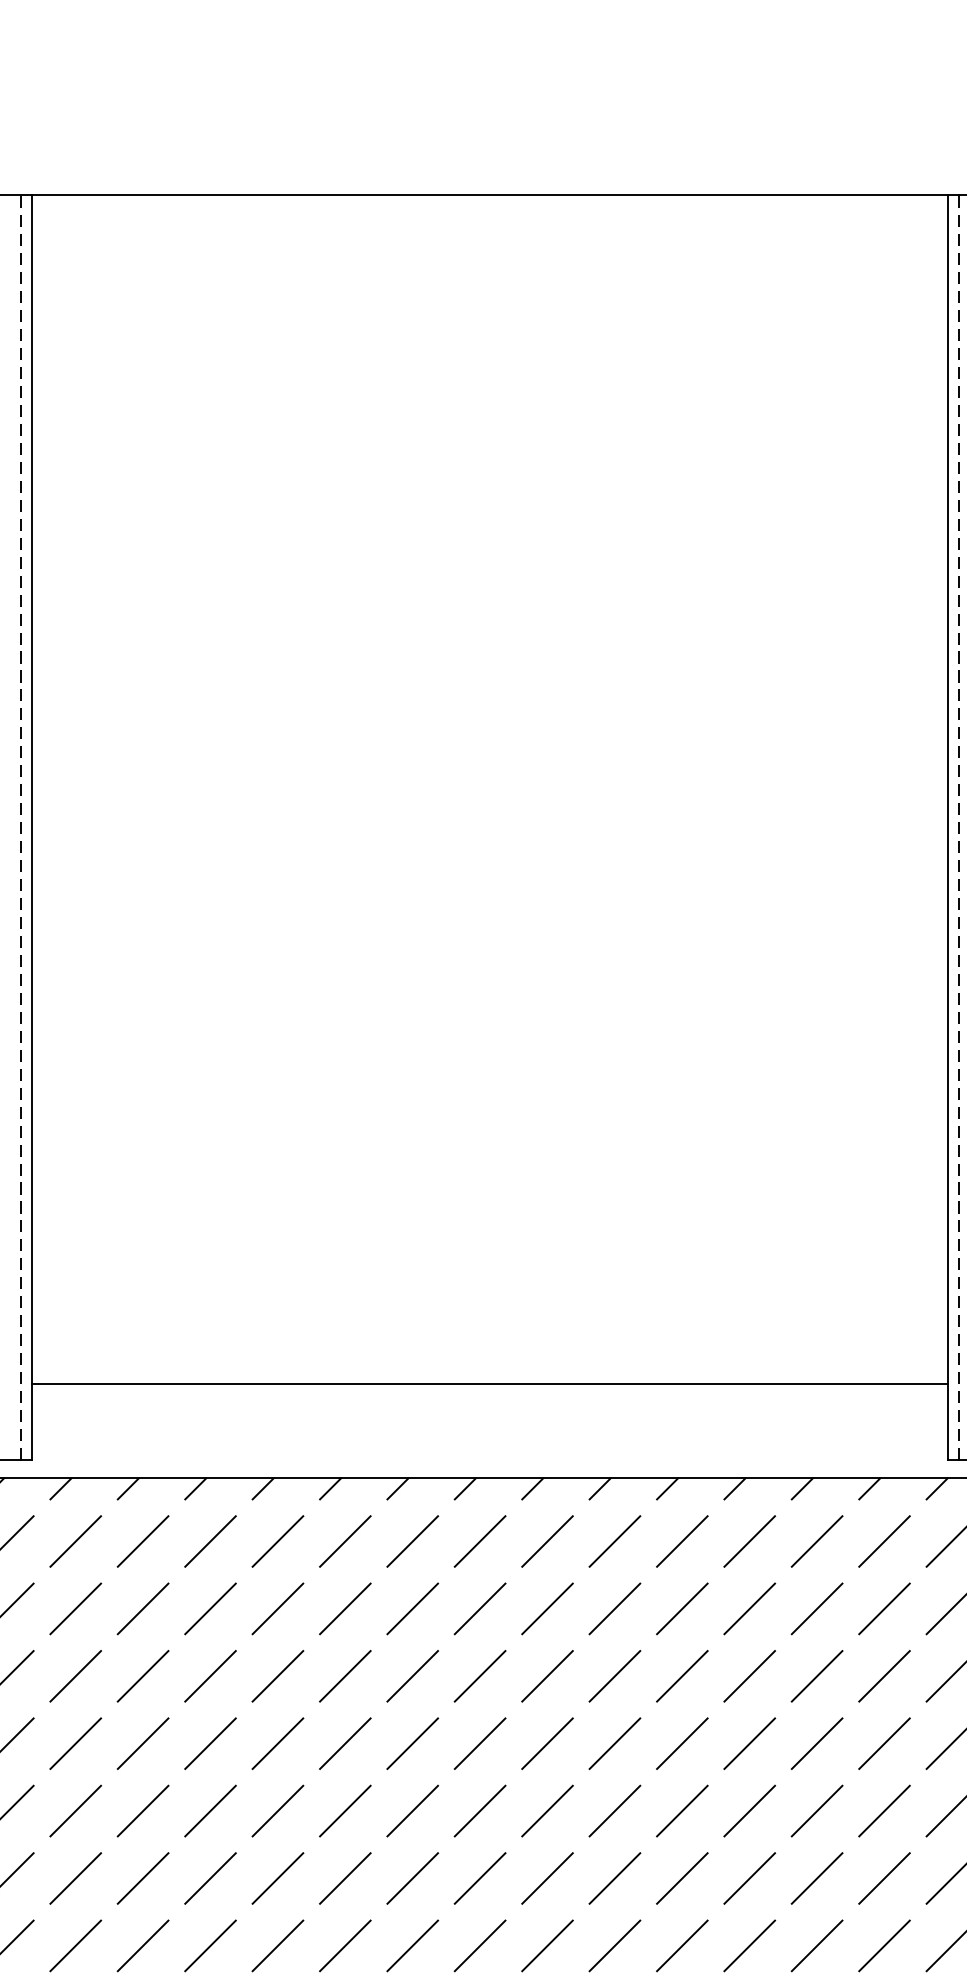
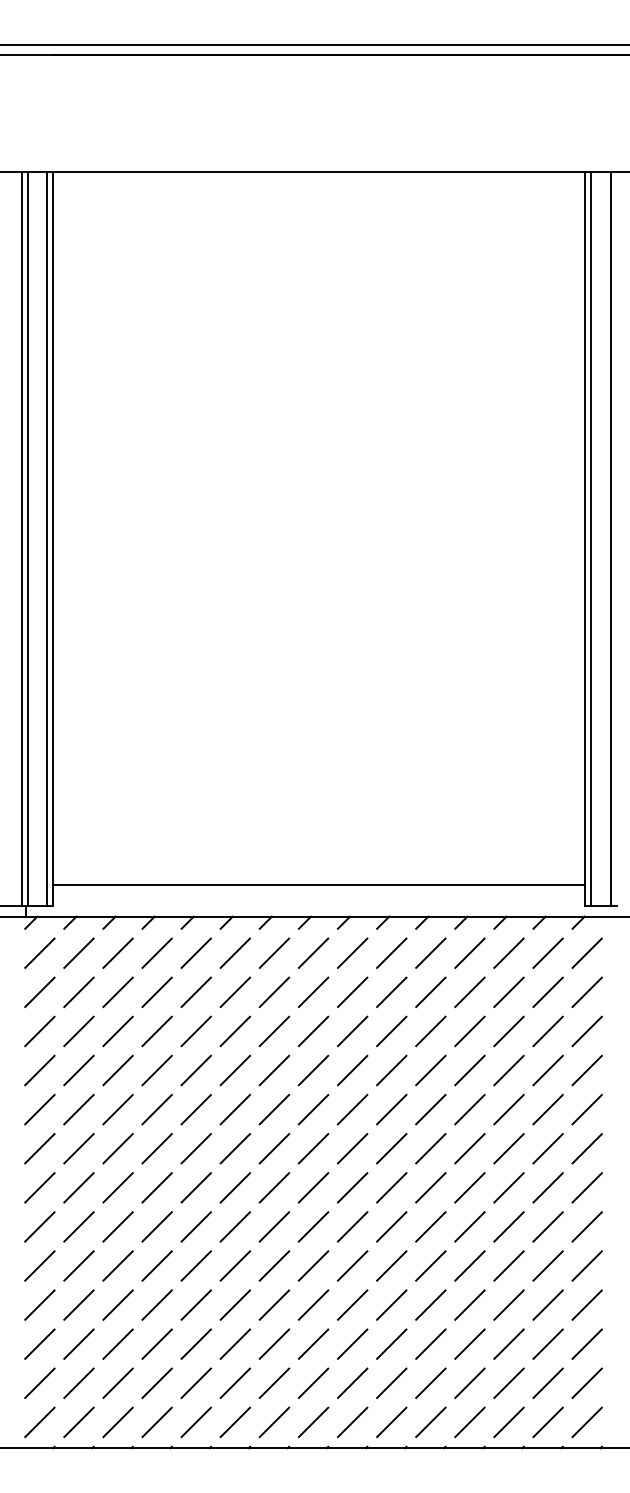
line: (21, 828) -> (47, 539), dashed -> solid
line: (959, 828) -> (591, 539), dashed -> solid
line: (488, 1383) -> (318, 884), moved

